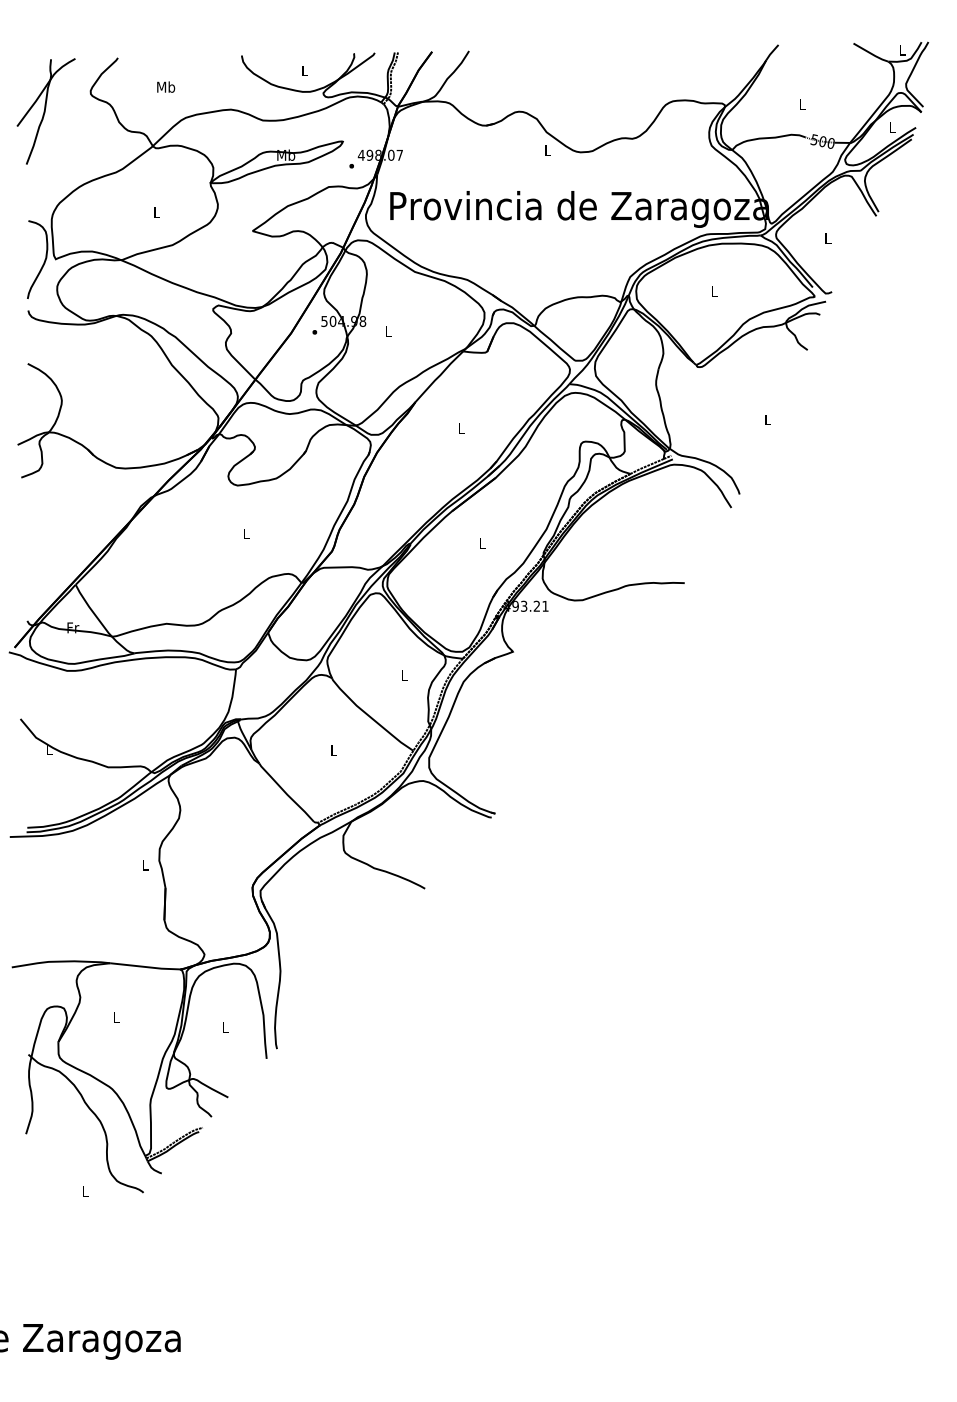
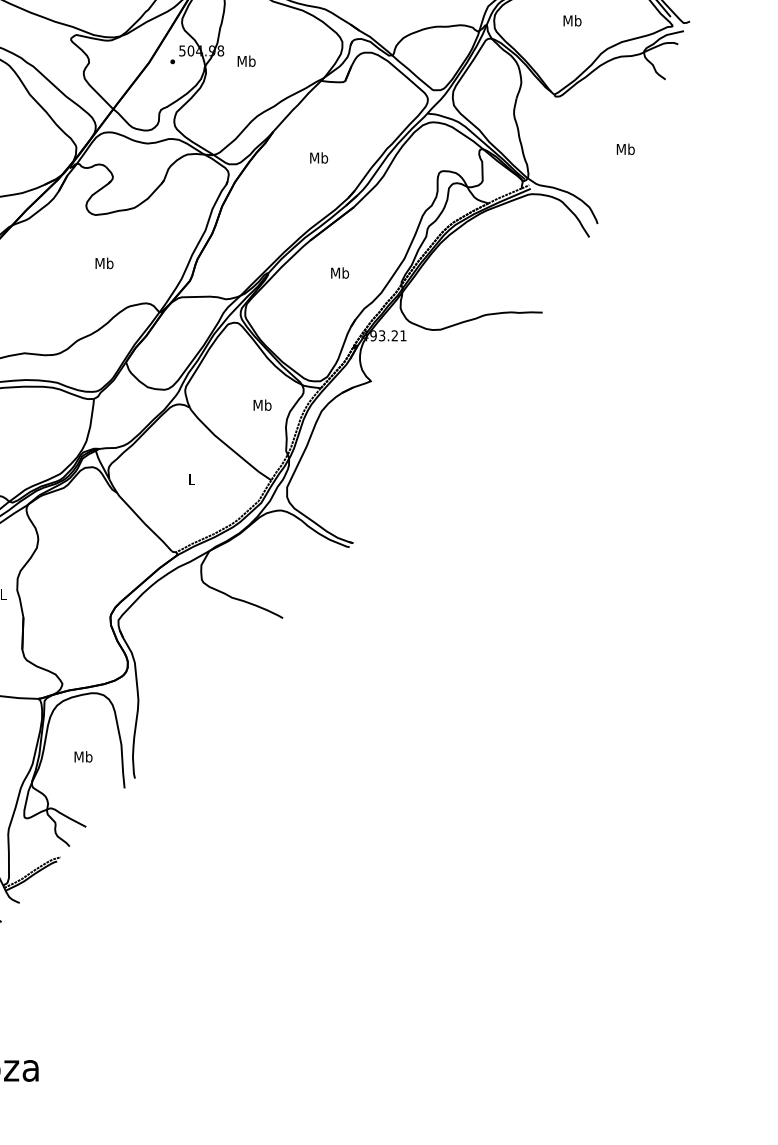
text: (714, 290) -> (572, 19), L -> Mb
text: (388, 331) -> (246, 60), L -> Mb
text: (767, 419) -> (625, 148), L -> Mb
text: (461, 428) -> (319, 157), L -> Mb
text: (246, 533) -> (104, 262), L -> Mb
text: (482, 543) -> (340, 272), L -> Mb
text: (404, 675) -> (262, 404), L -> Mb
text: (225, 1027) -> (83, 756), L -> Mb

